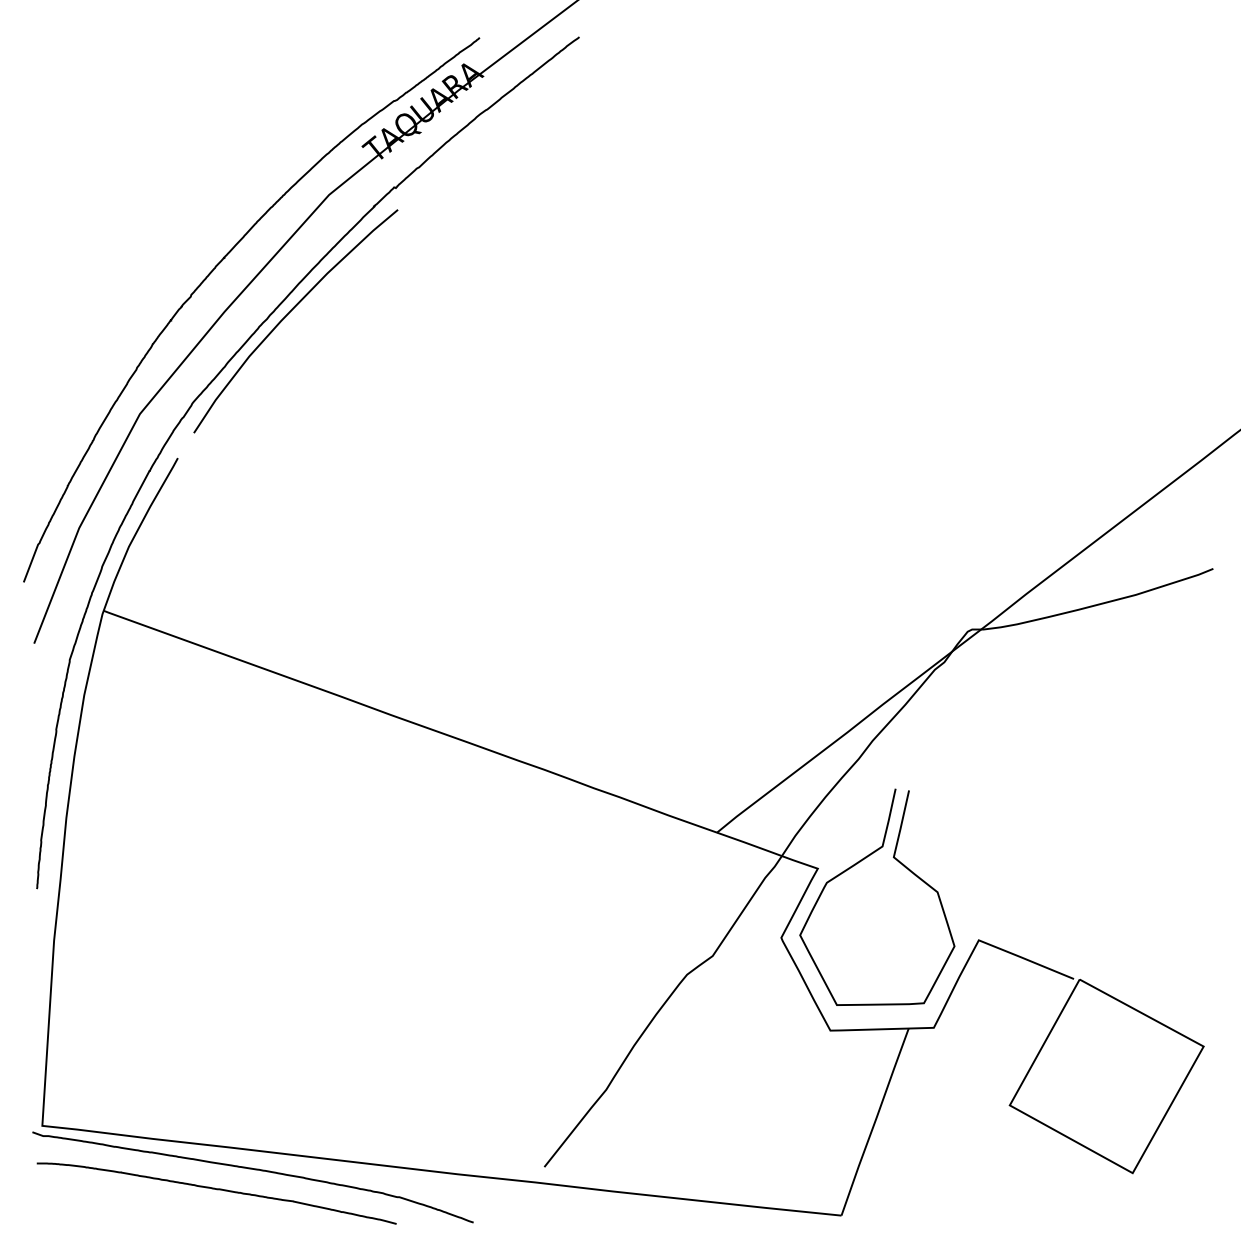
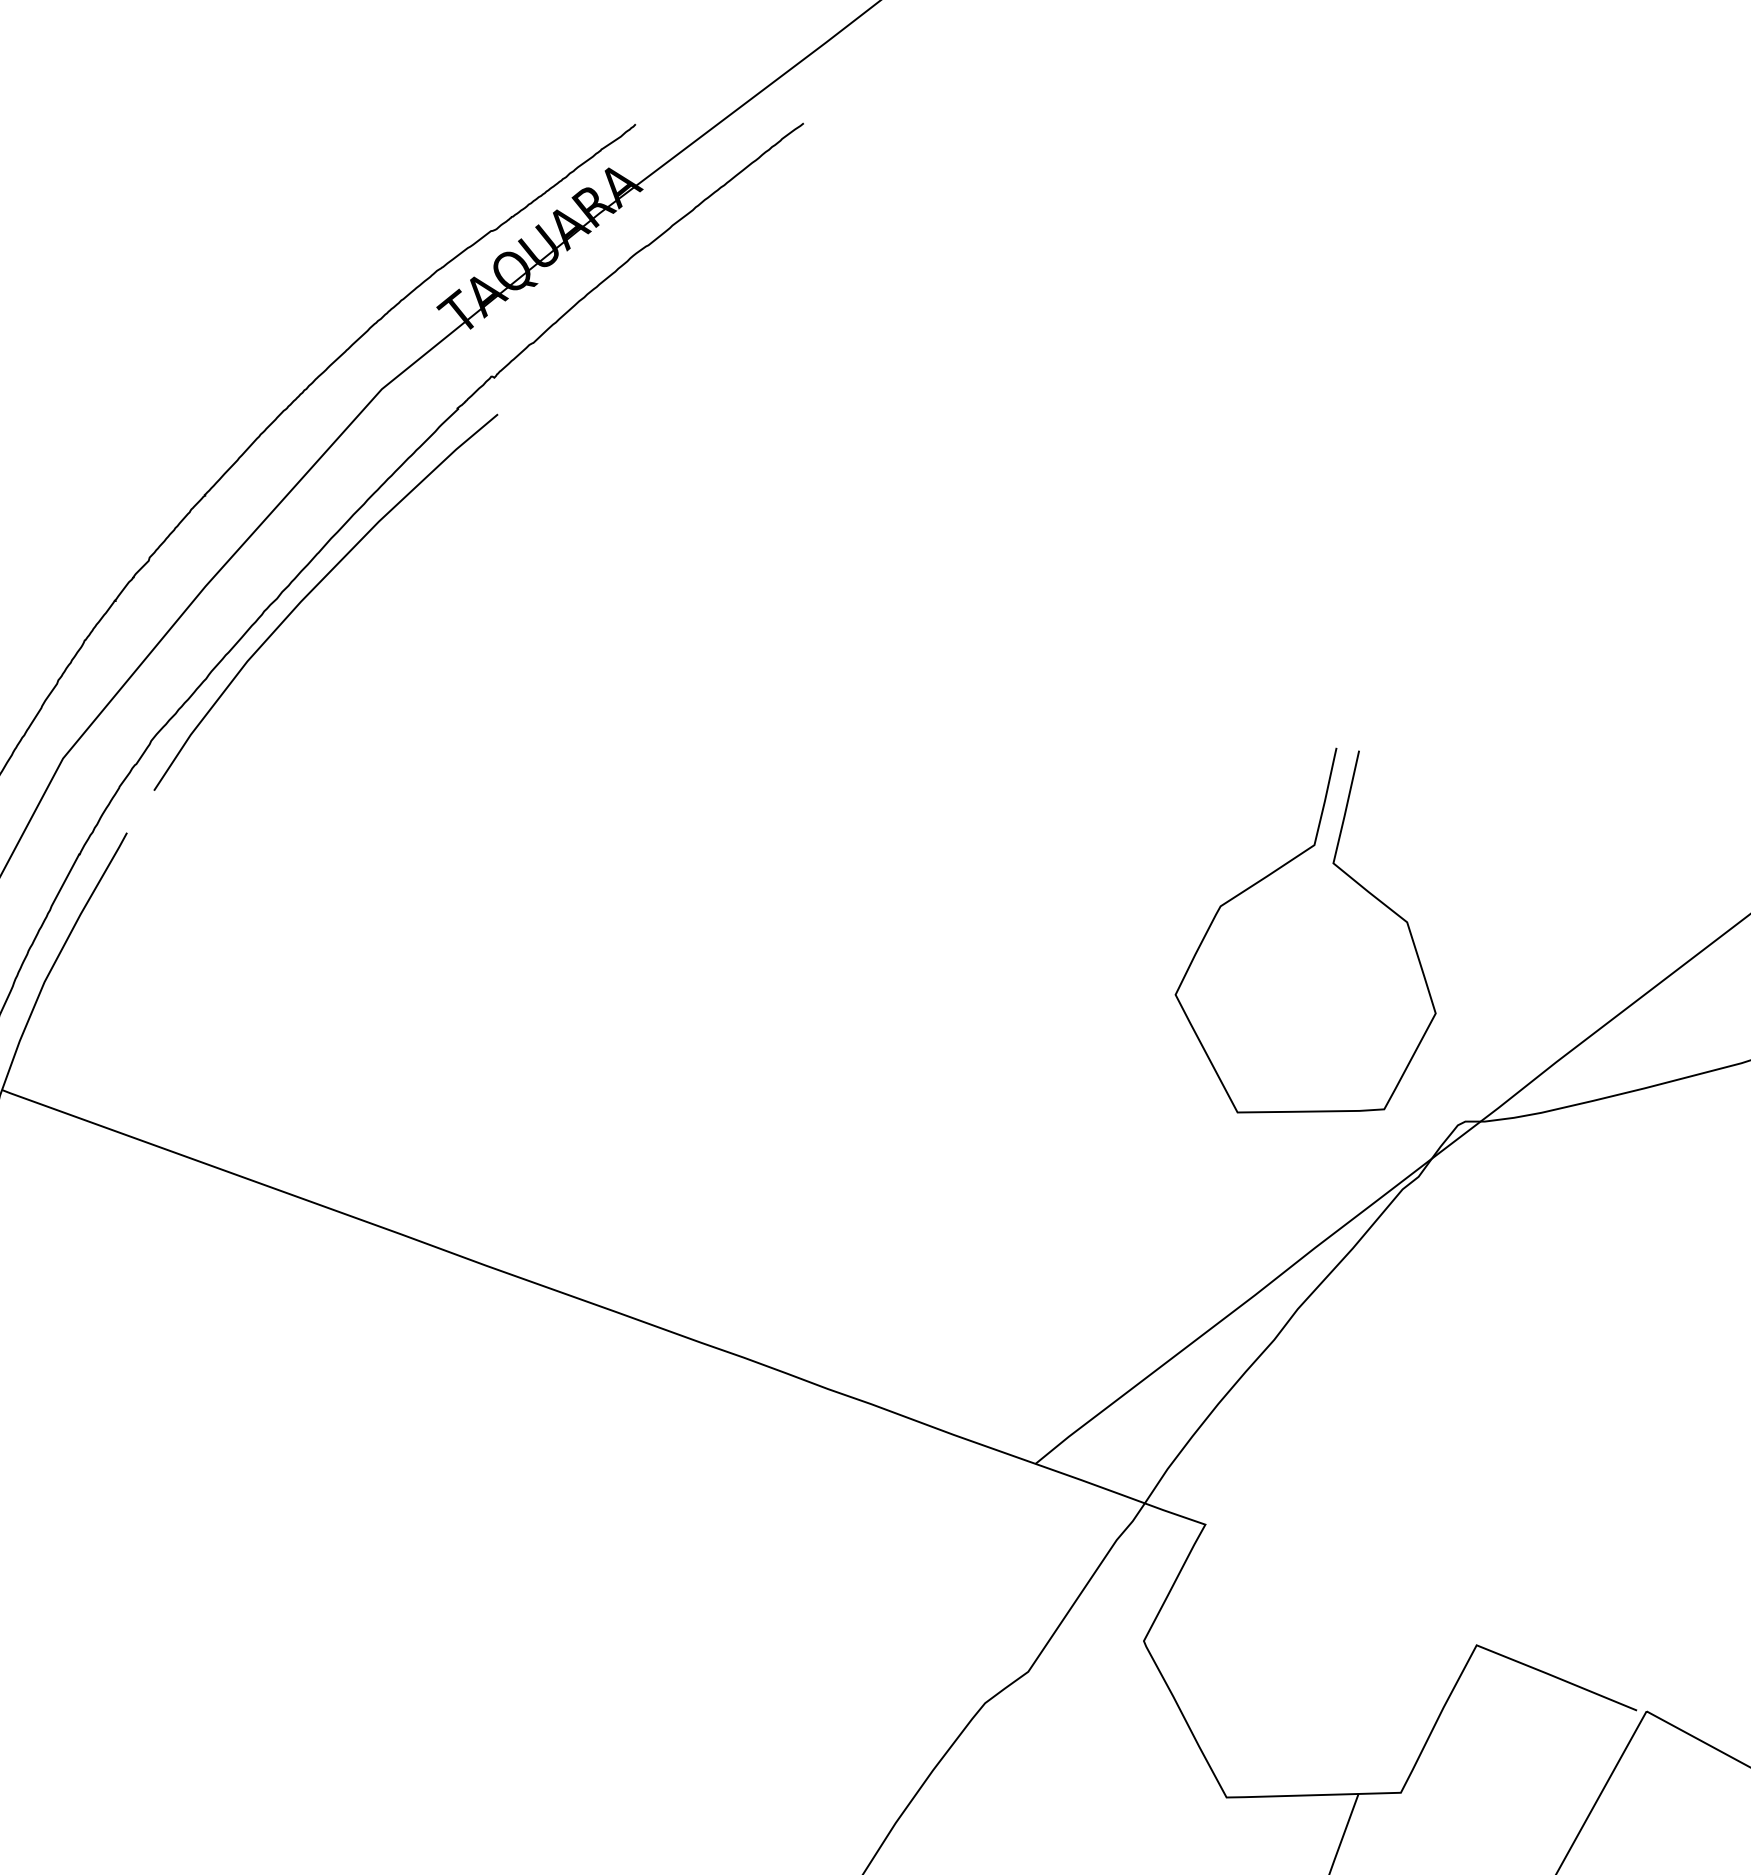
curve: (857, 864) -> (1272, 875), moved

